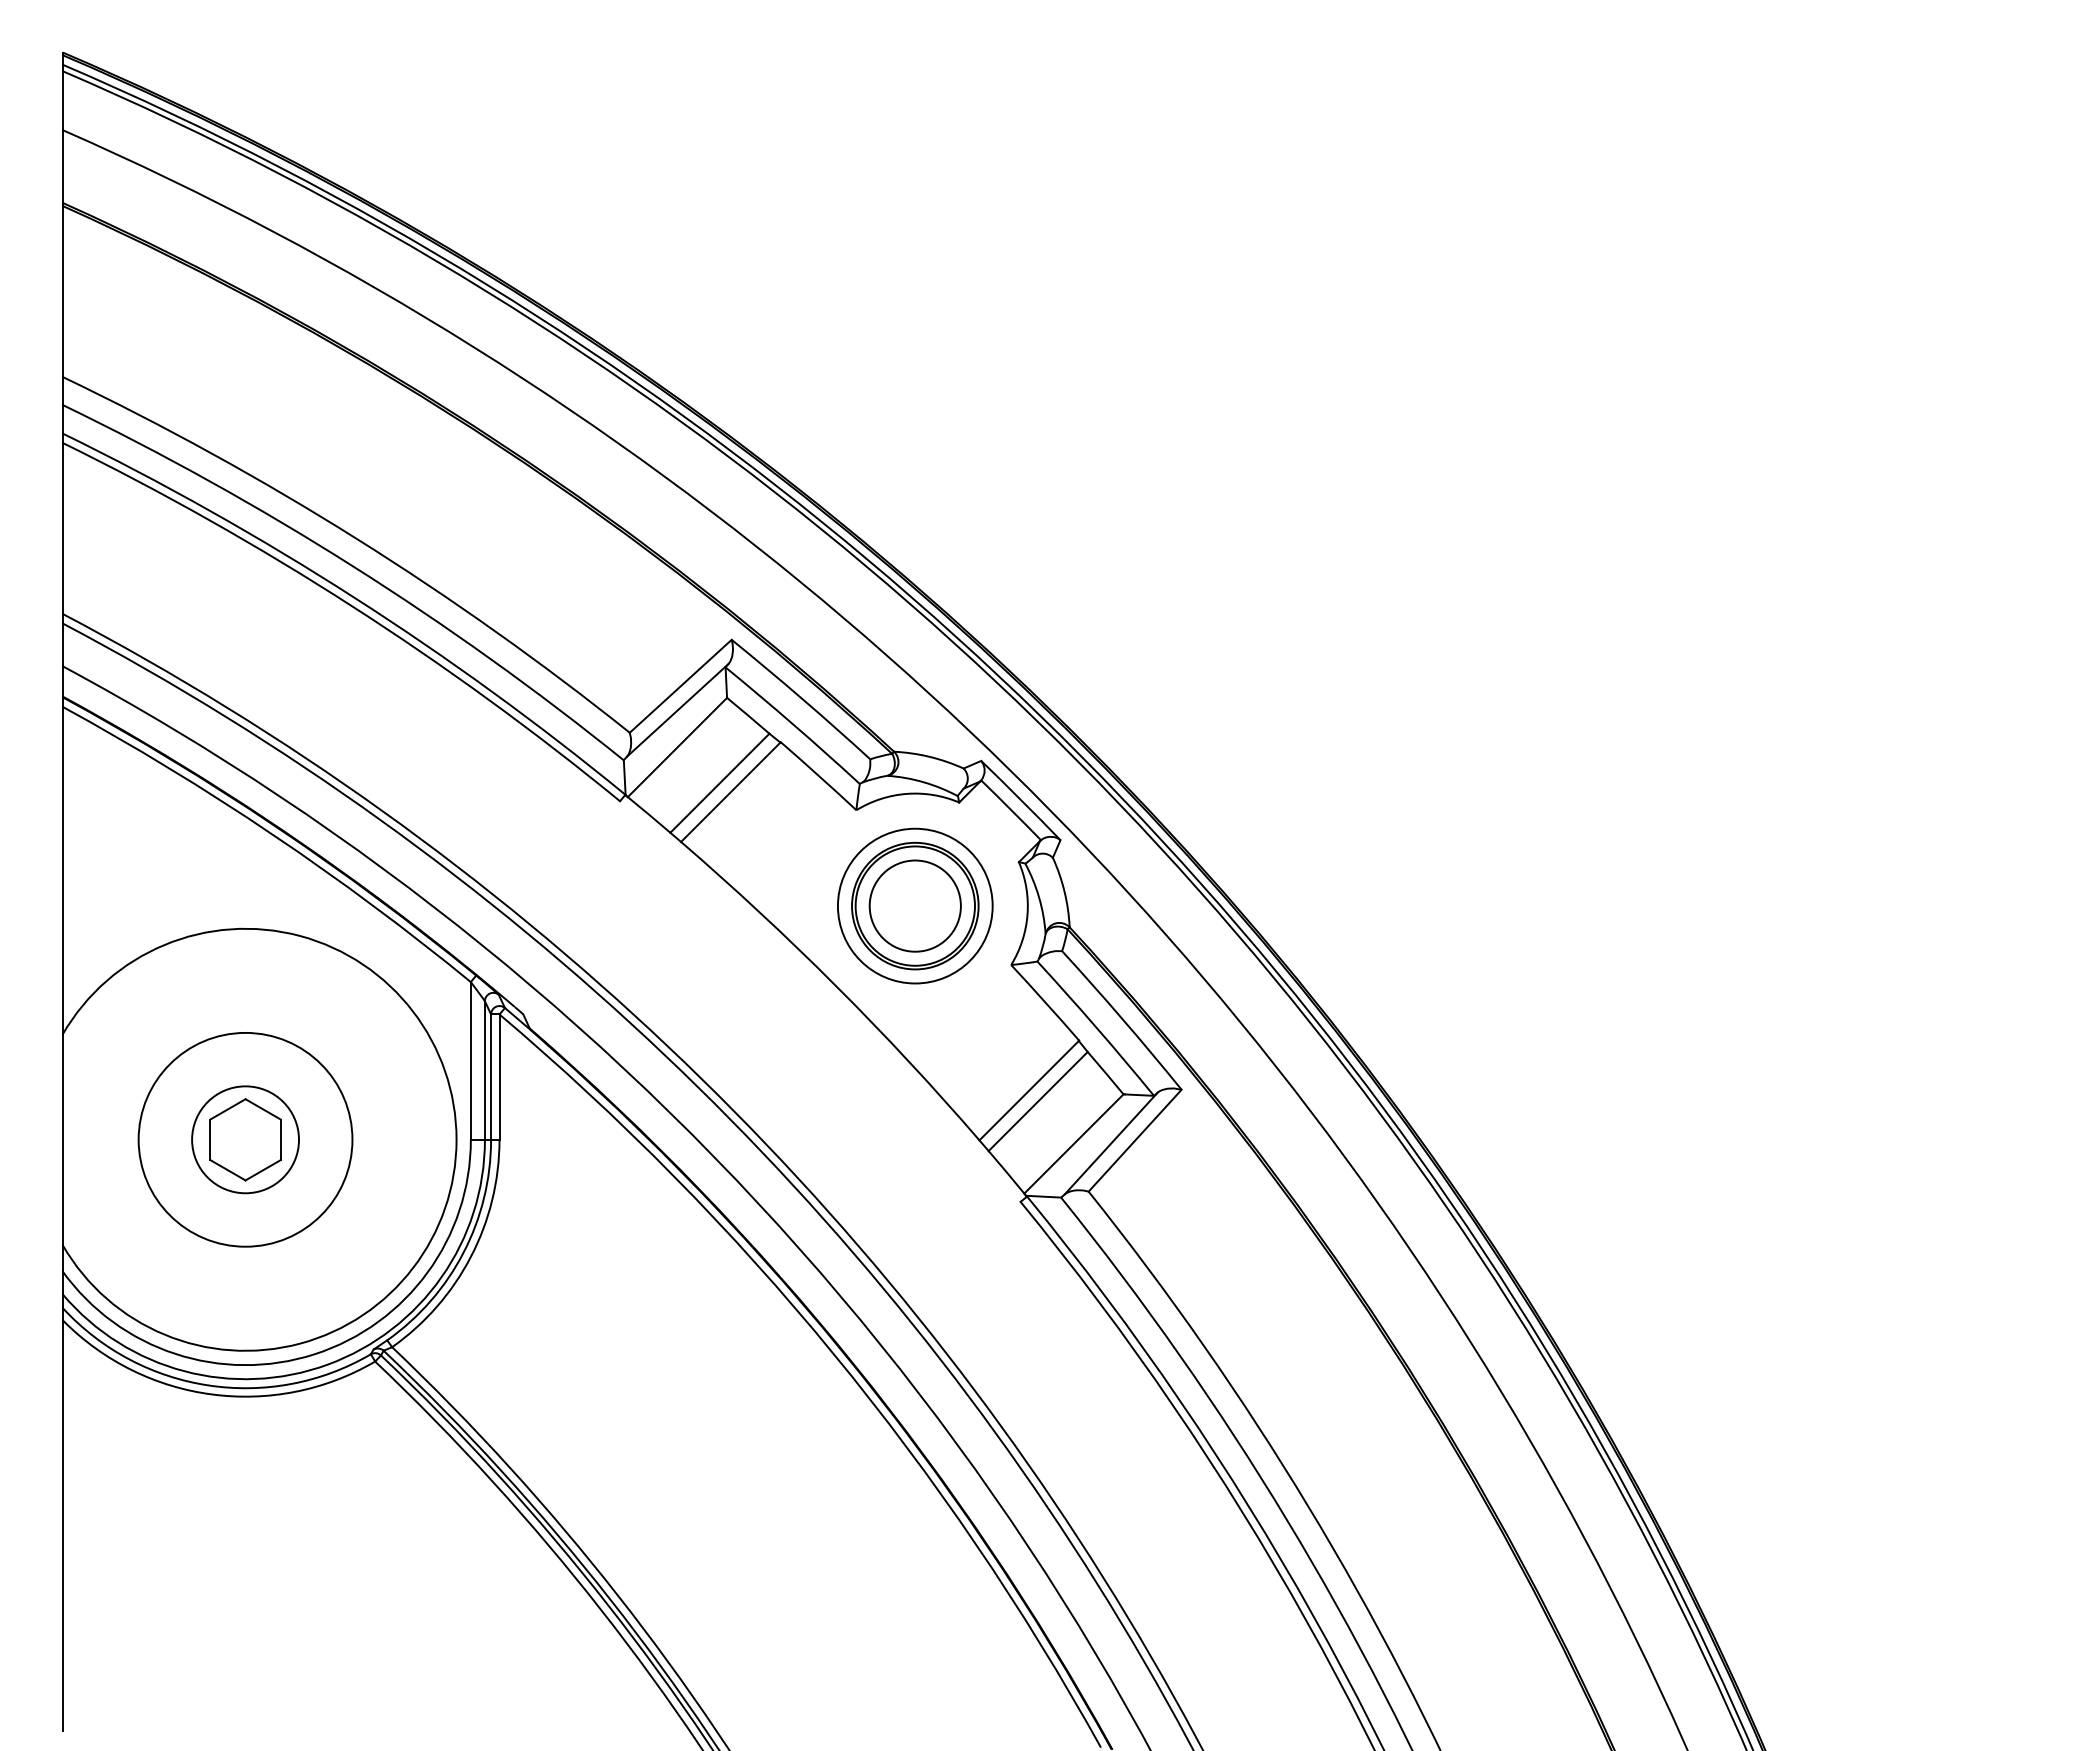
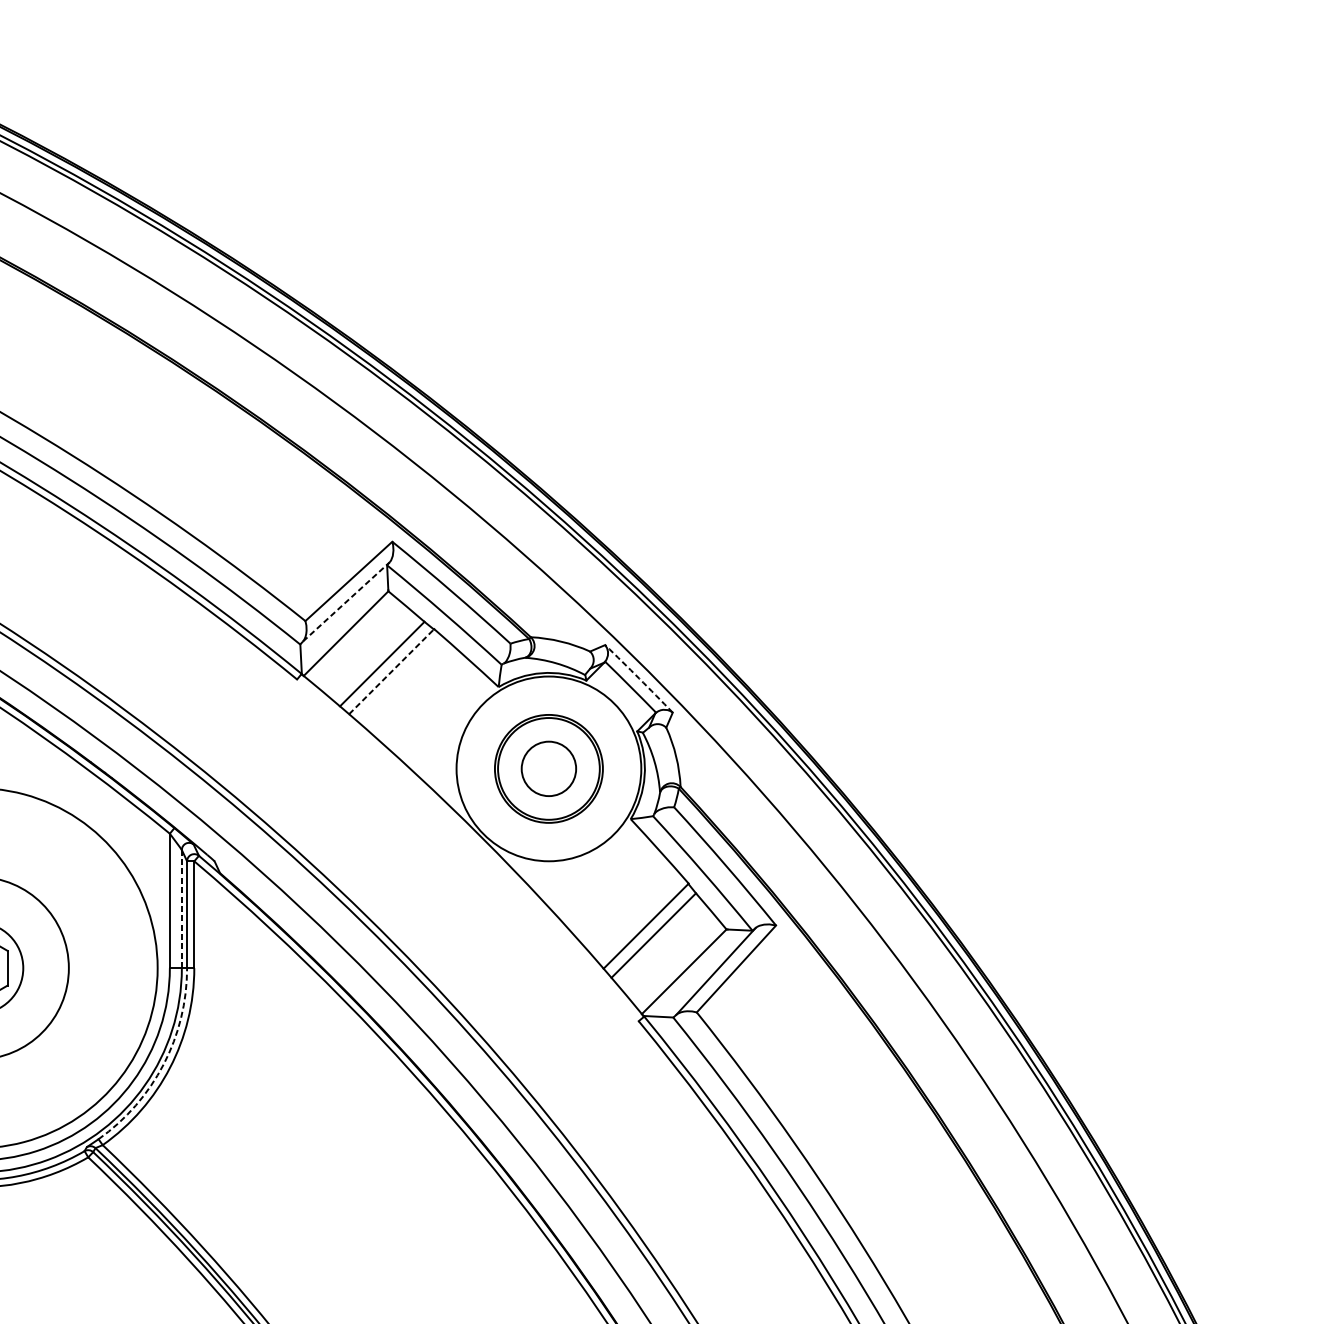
line: (677, 710) -> (346, 602), solid -> dashed
line: (731, 791) -> (392, 671), solid -> dashed
arc: (1021, 800) -> (639, 678), solid -> dashed
circle: (914, 905) -> (548, 768), size x0.7
circle: (914, 905) -> (548, 768), size x1.4
line: (484, 1070) -> (181, 909), solid -> dashed
arc: (463, 1252) -> (163, 1064), solid -> dashed

